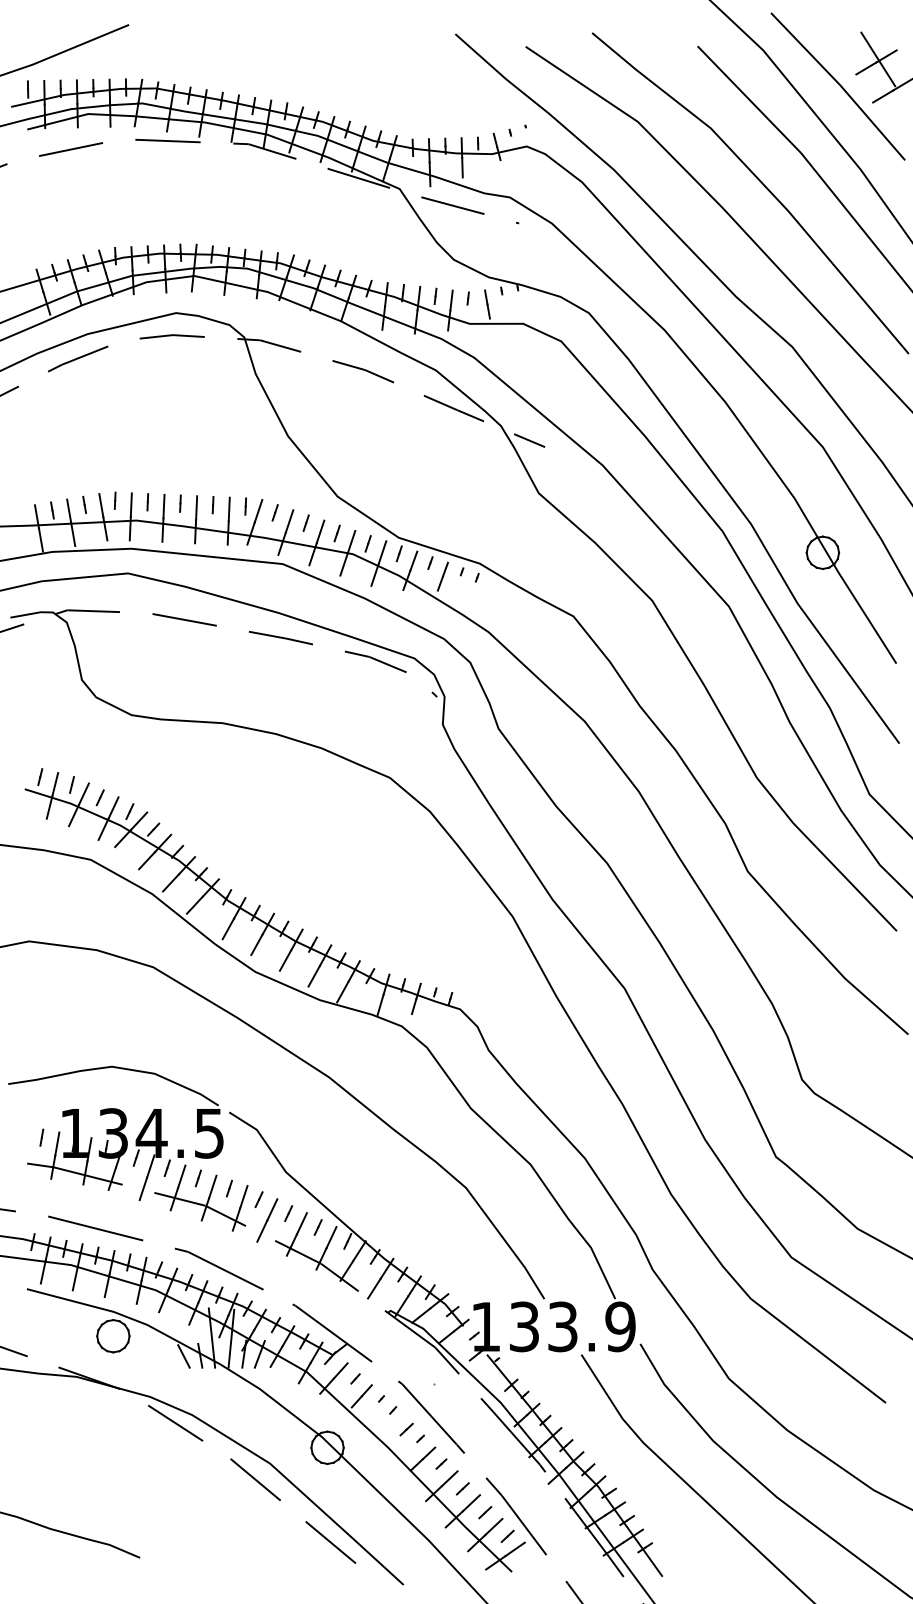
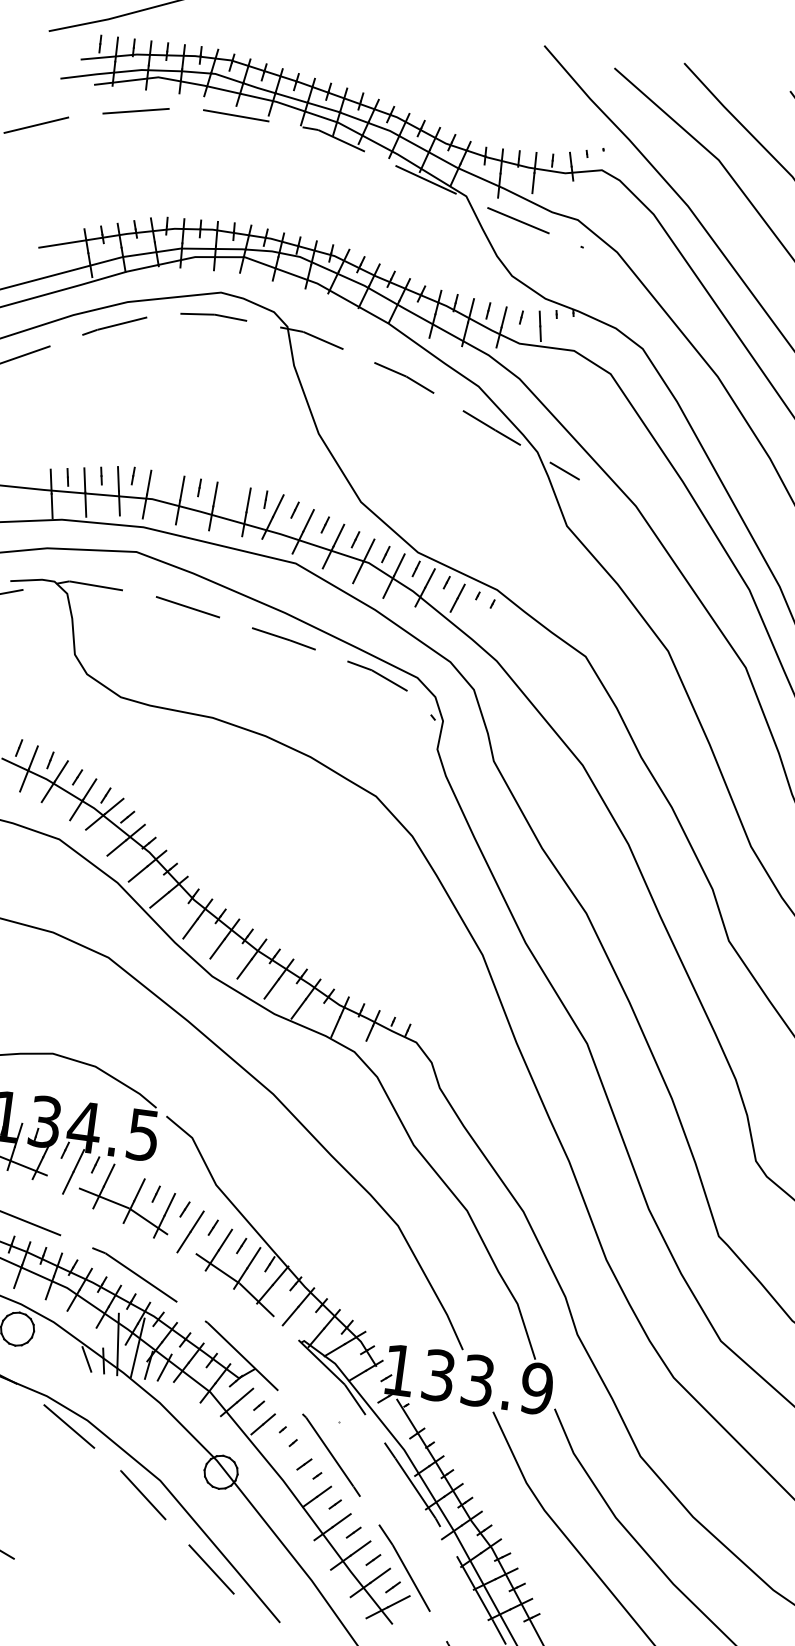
line: (147, 502) -> (166, 482), removed
line: (212, 505) -> (232, 494), removed
line: (197, 1178) -> (124, 1179), removed

